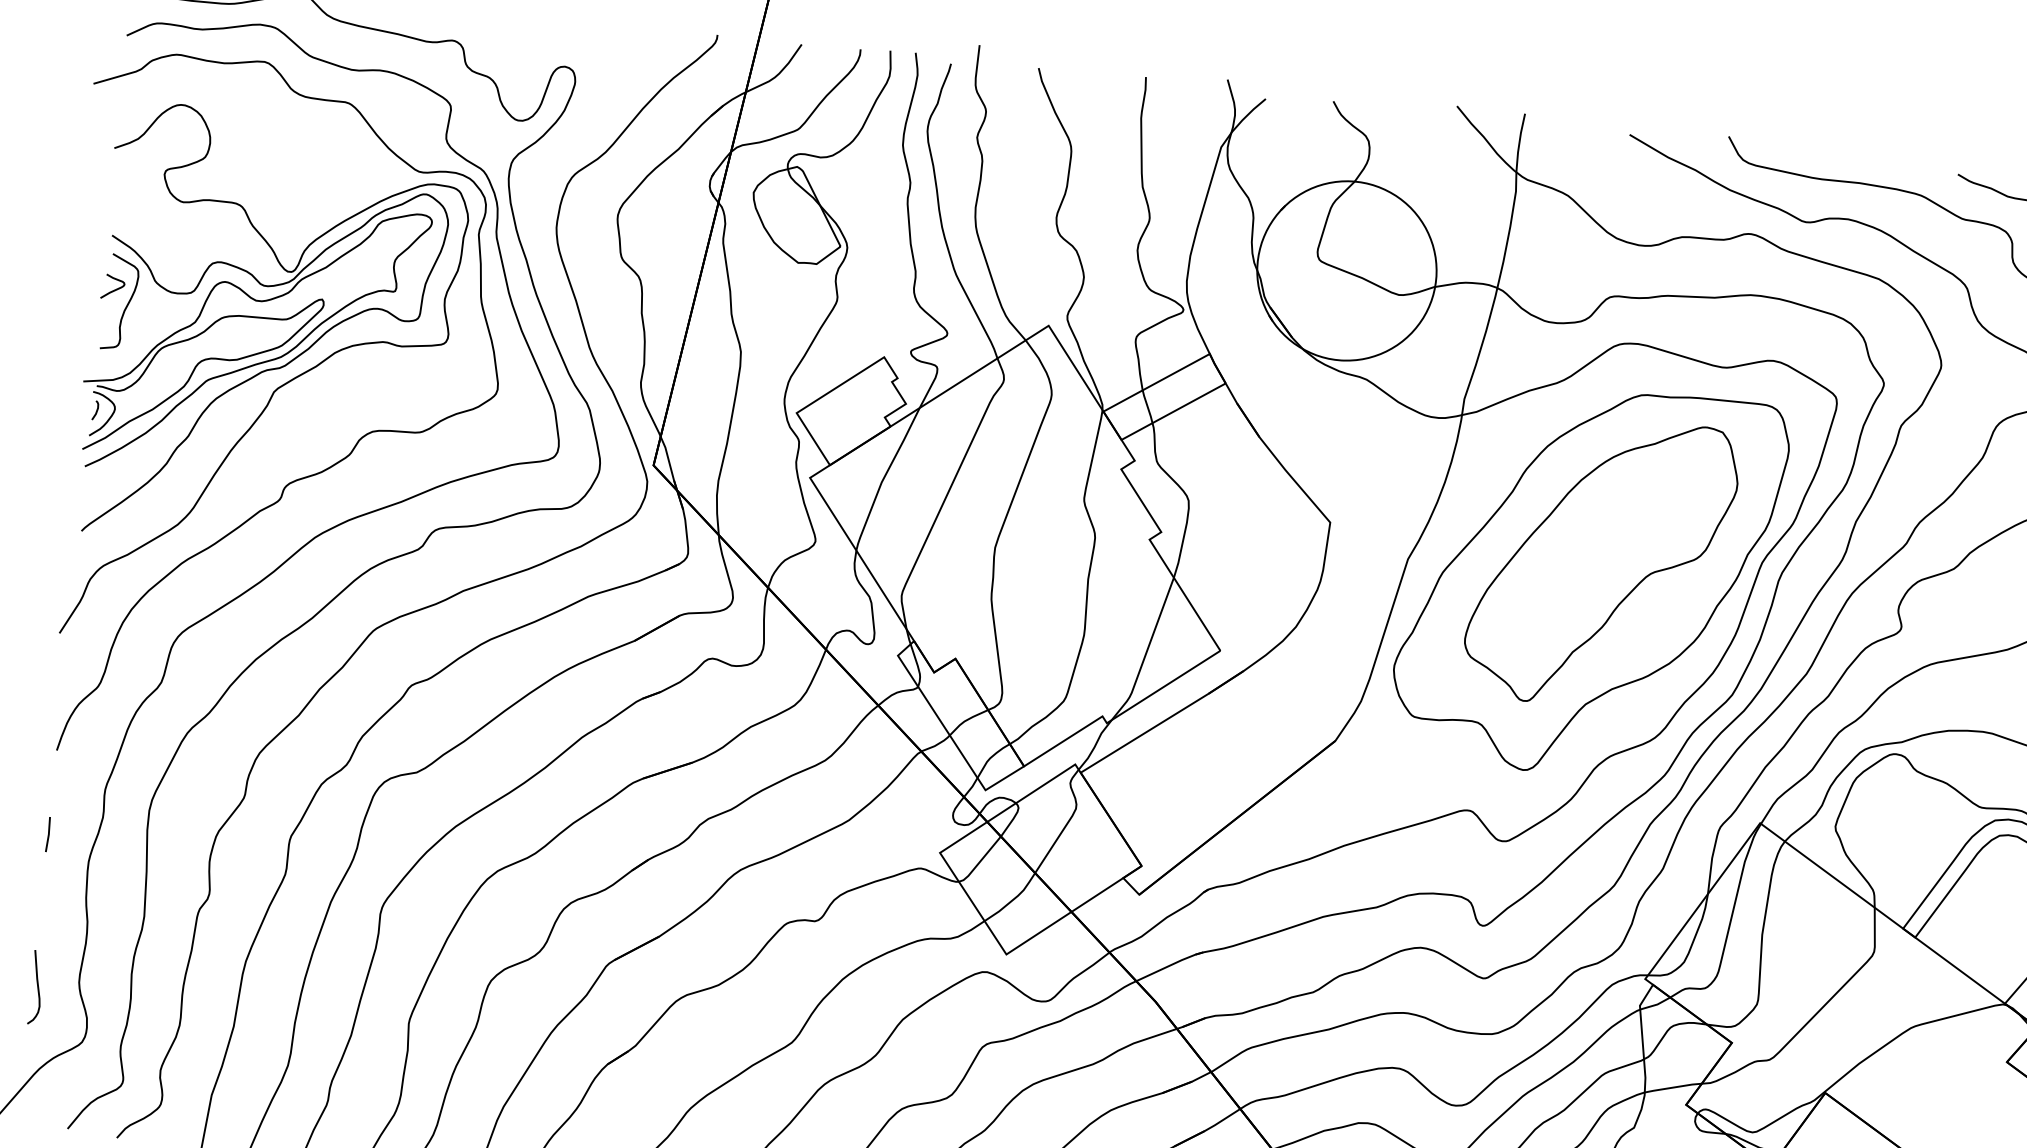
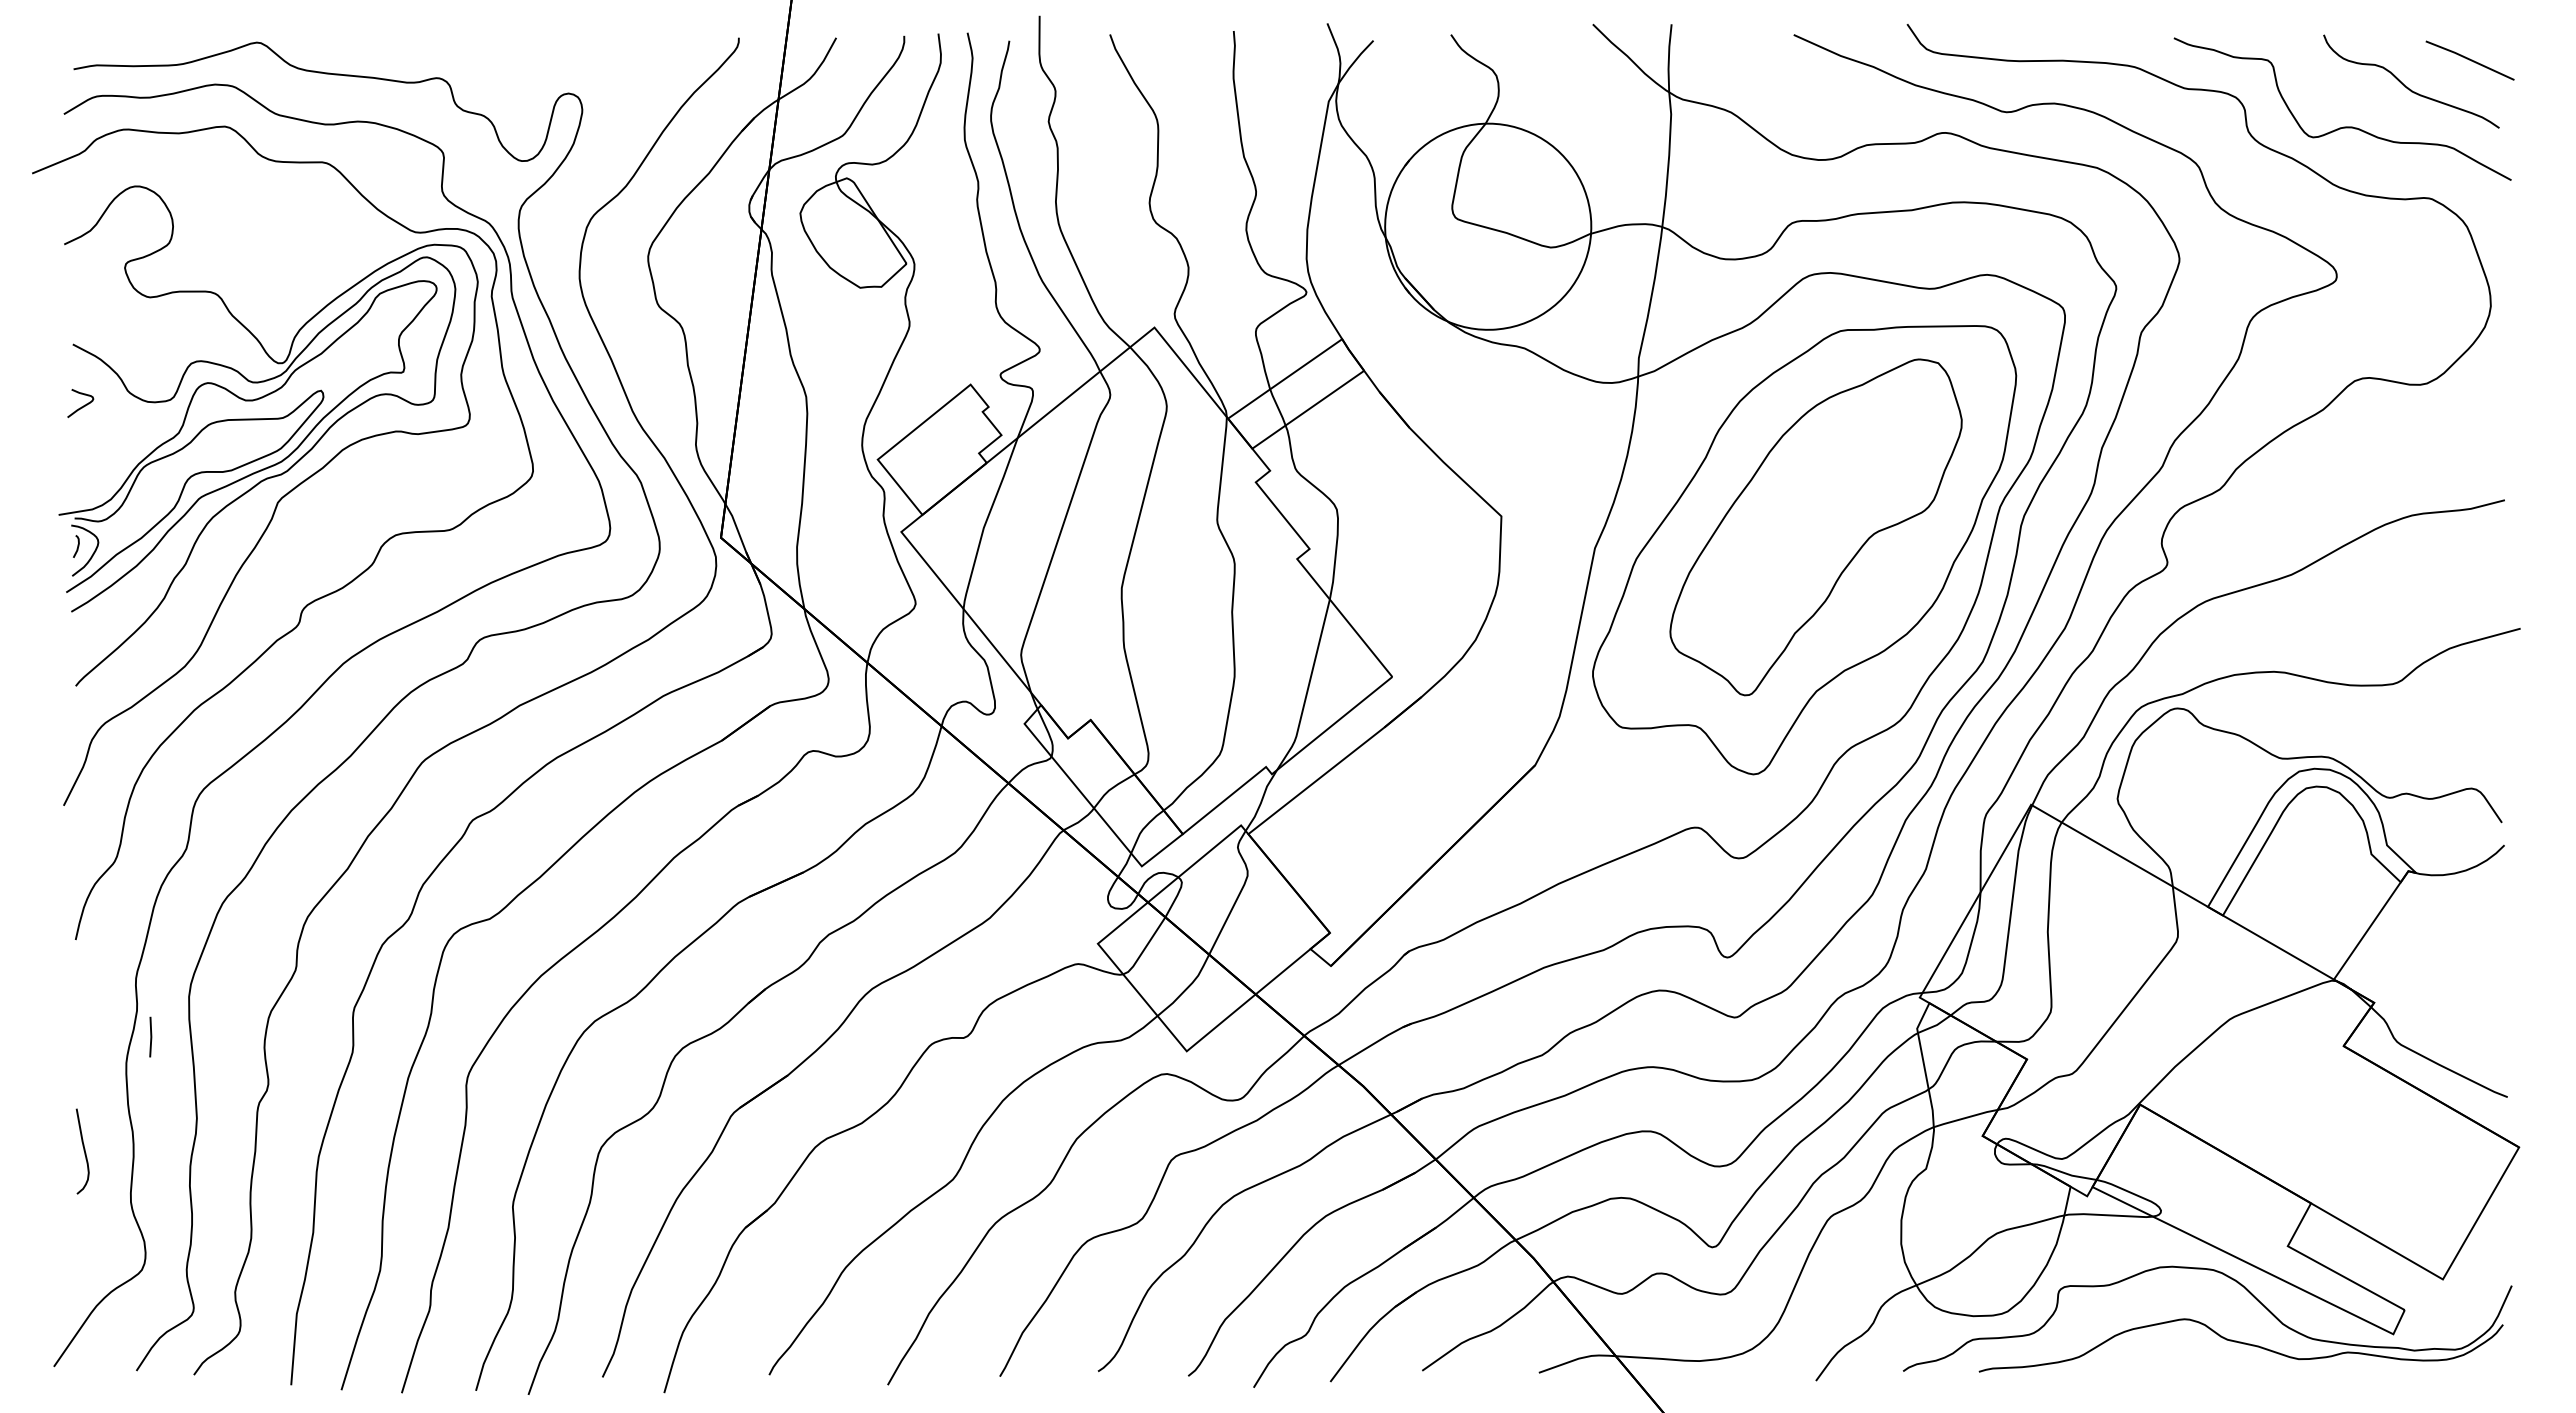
curve: (126, 304) -> (98, 421), removed
line: (48, 834) -> (150, 1036), moved
curve: (37, 986) -> (83, 1150), moved

